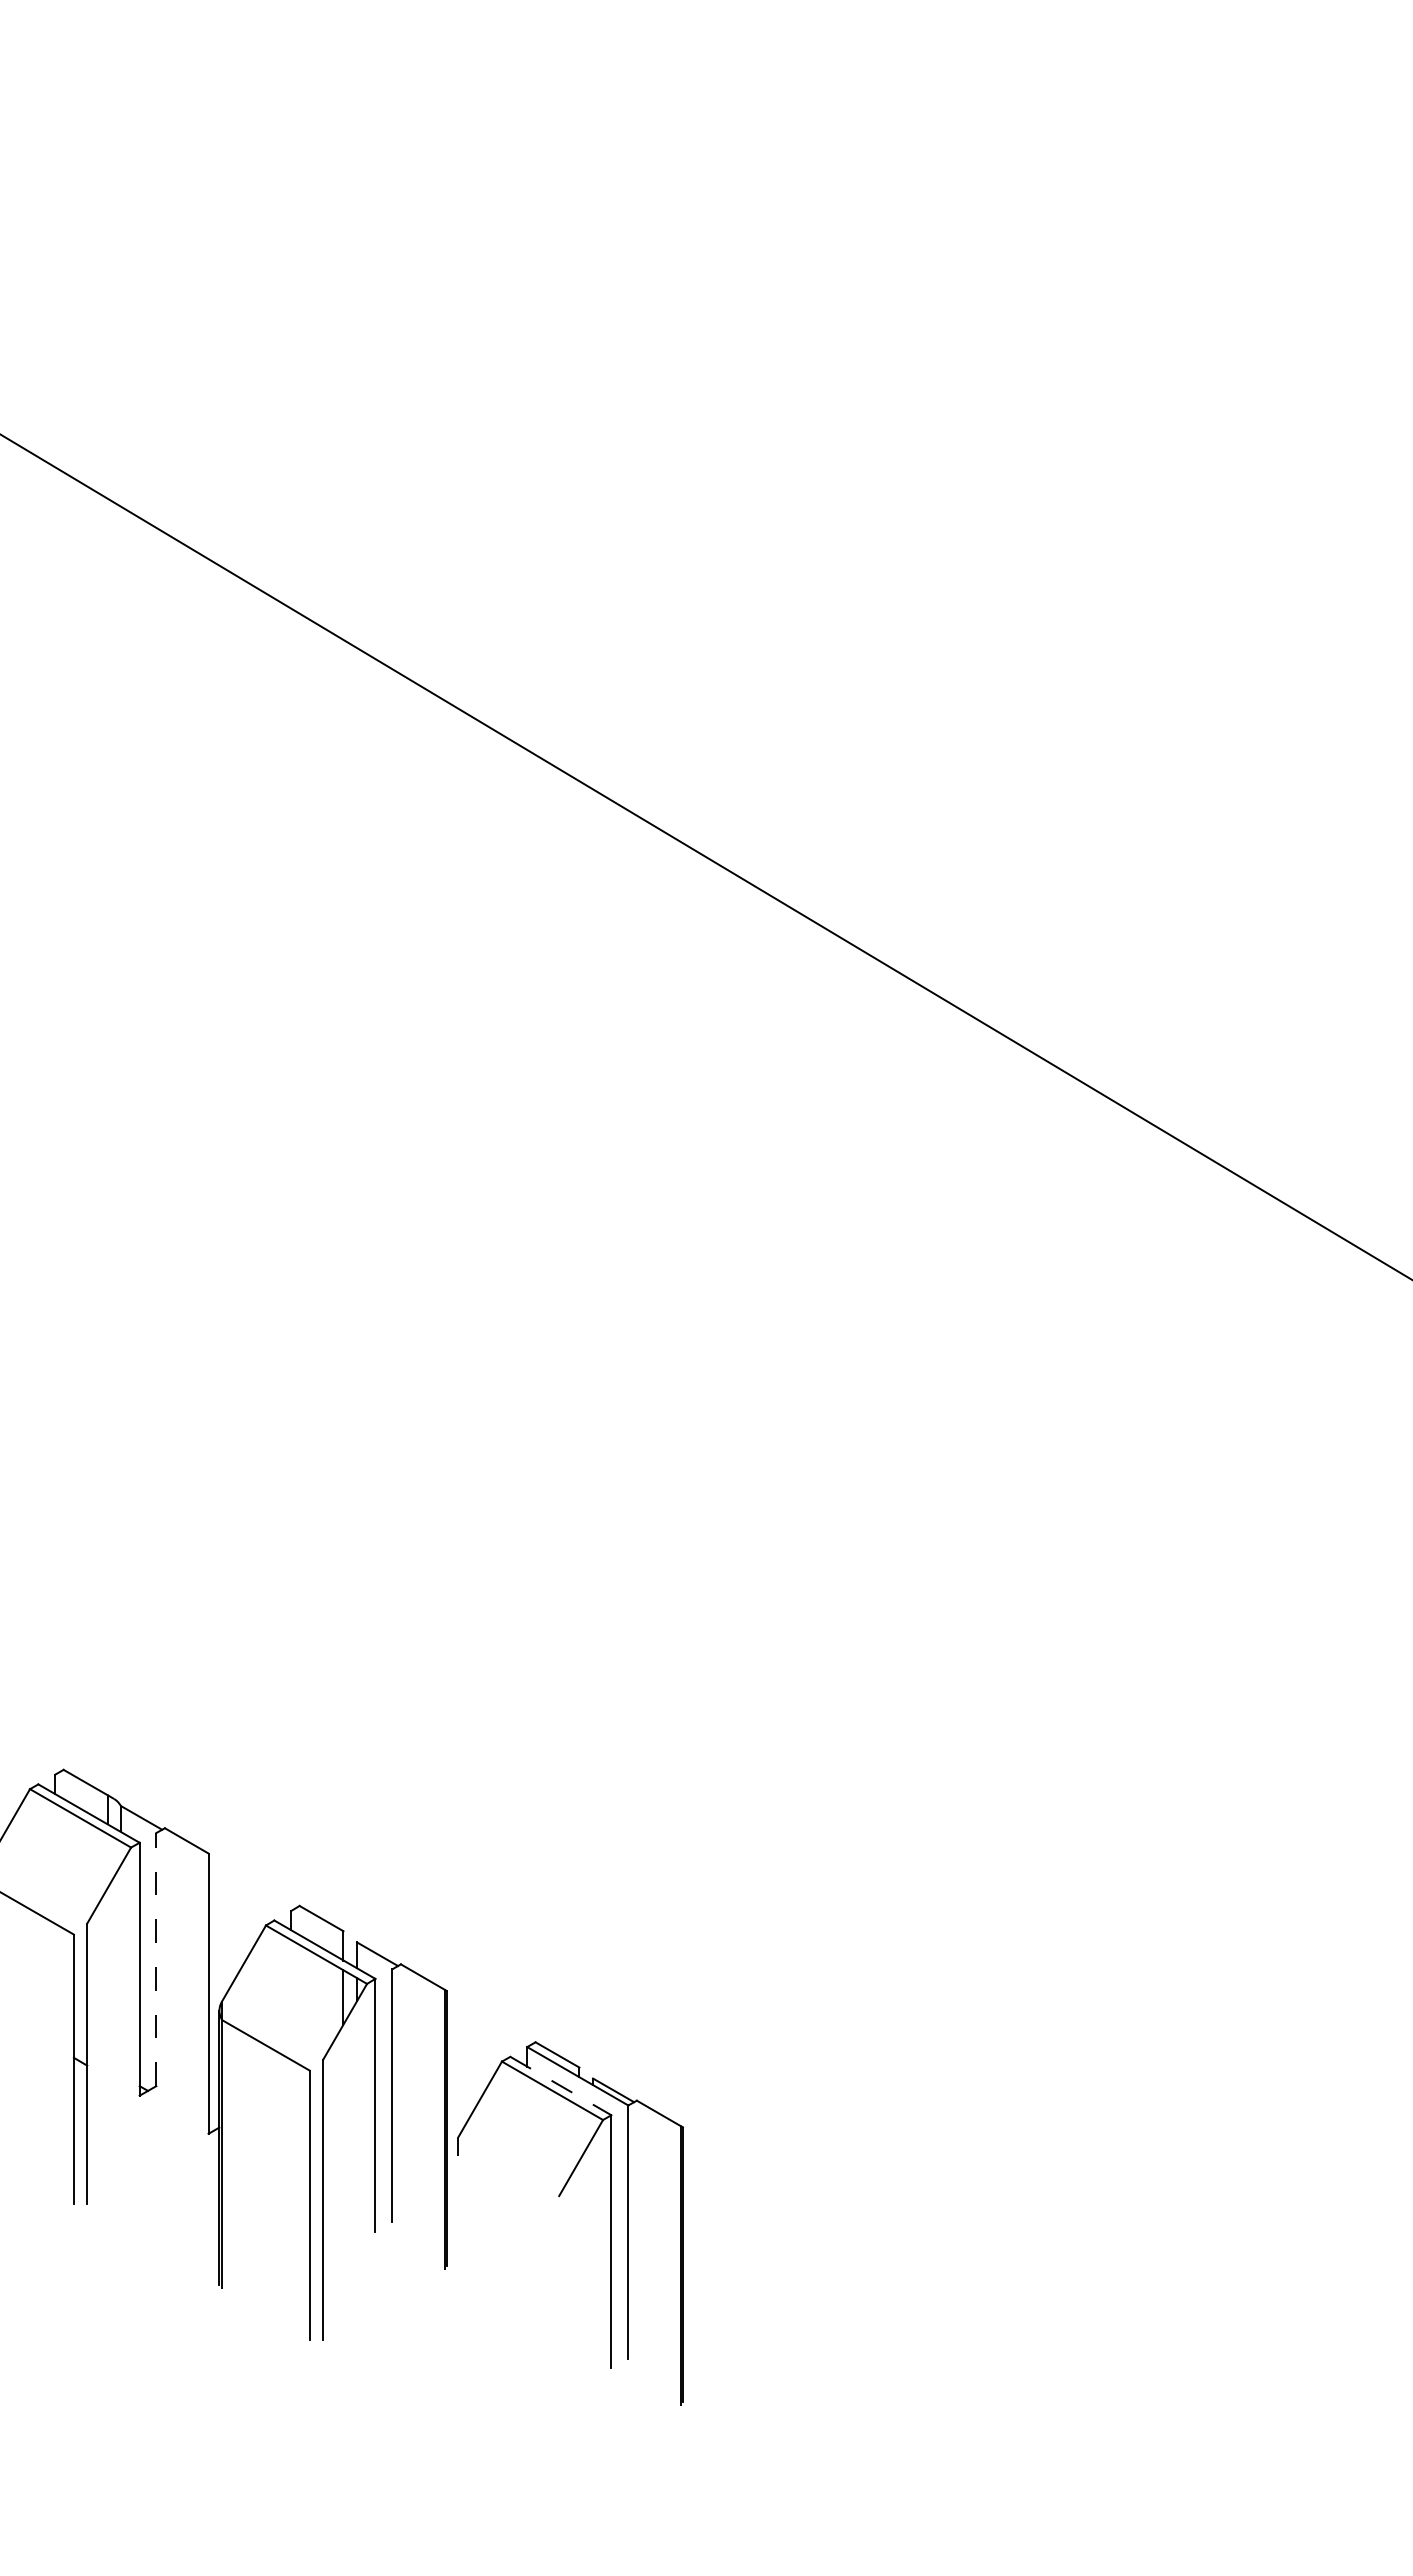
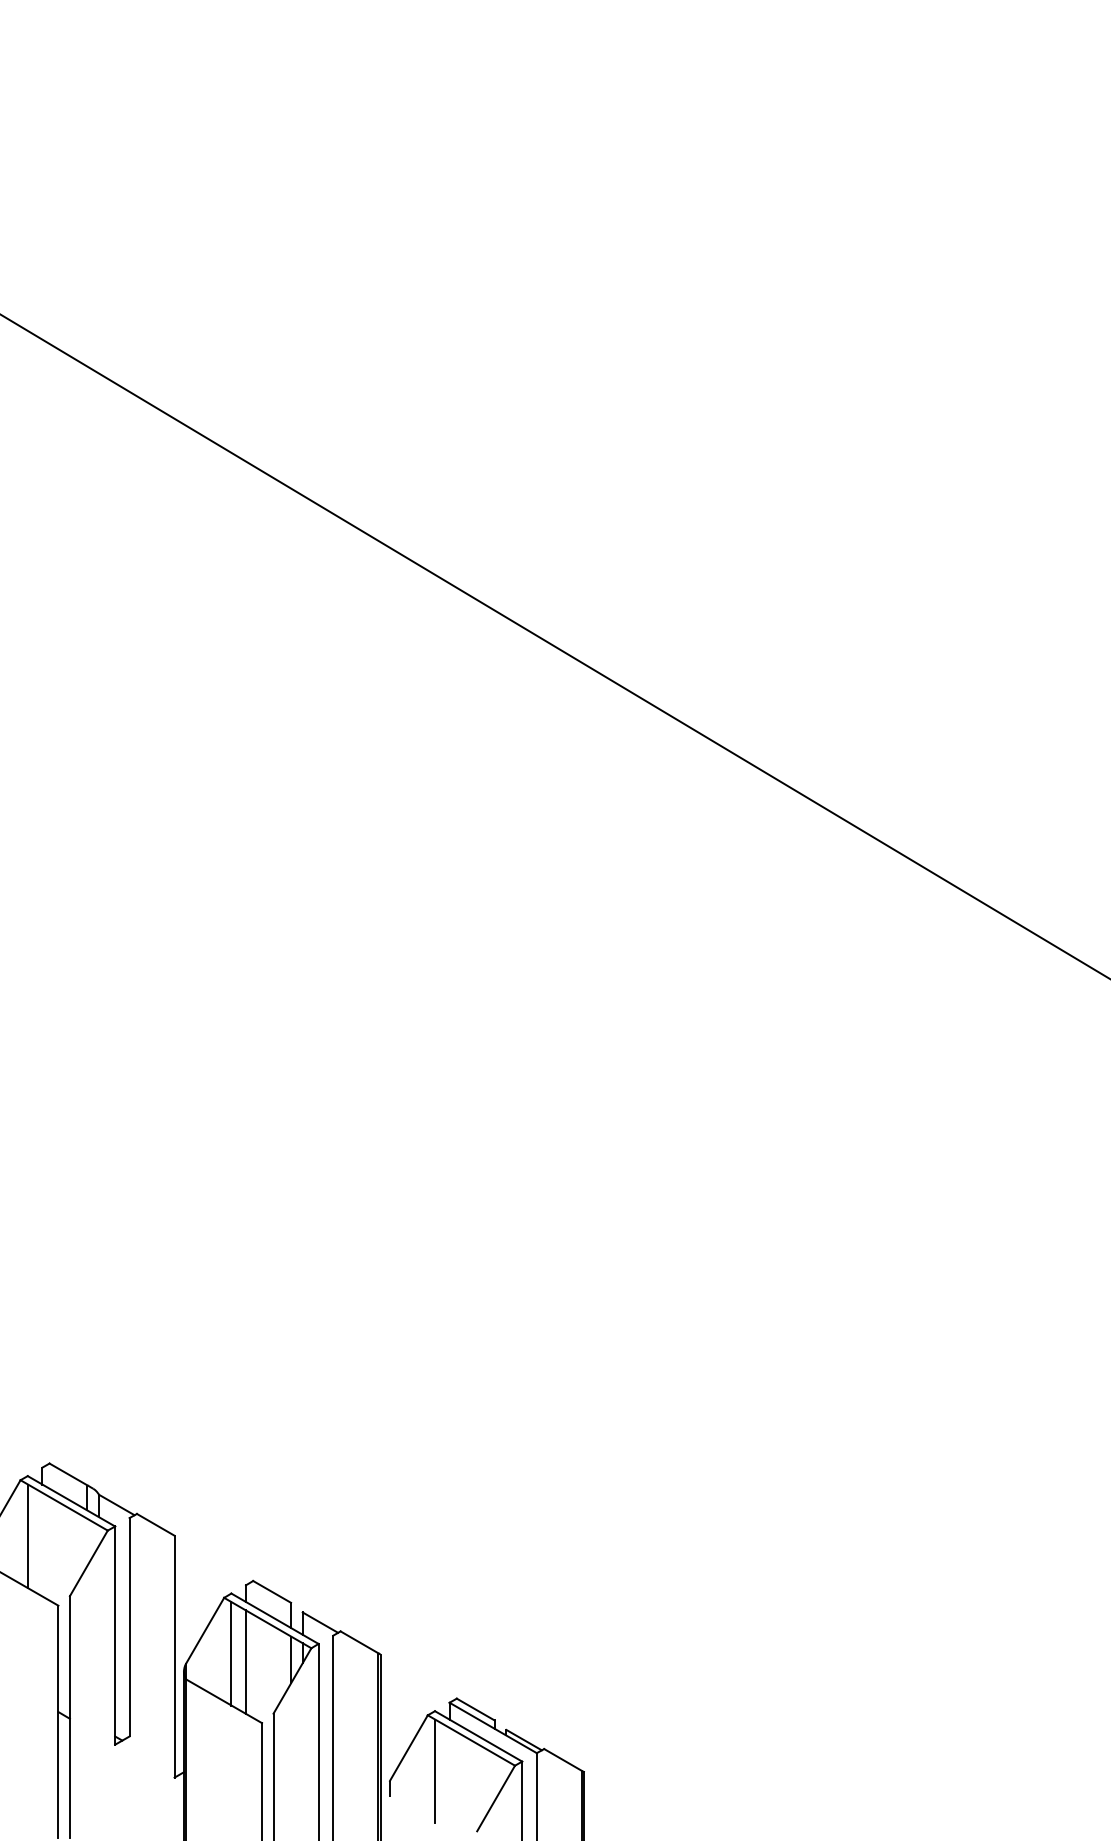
line: (38, 1854) -> (27, 1536), added
line: (156, 1959) -> (129, 1627), dashed -> solid
line: (274, 1990) -> (231, 1653), added
line: (291, 1999) -> (246, 1661), added
line: (561, 2086) -> (479, 1736), dashed -> solid
line: (510, 2126) -> (435, 1771), added

